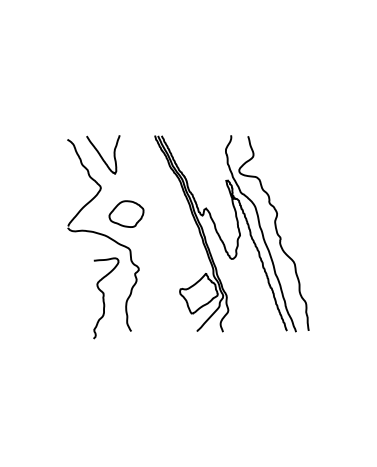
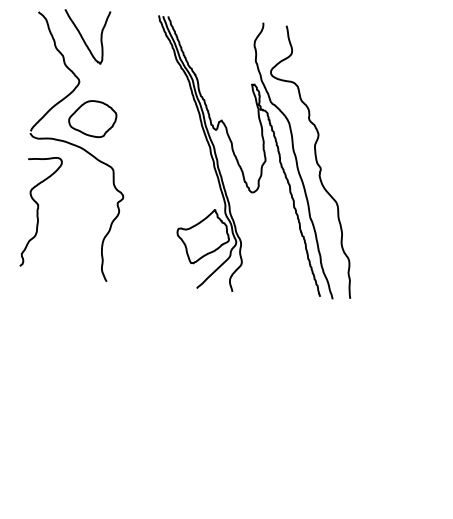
part: (126, 213) -> (92, 118), moved
curve: (104, 298) -> (38, 211), moved

